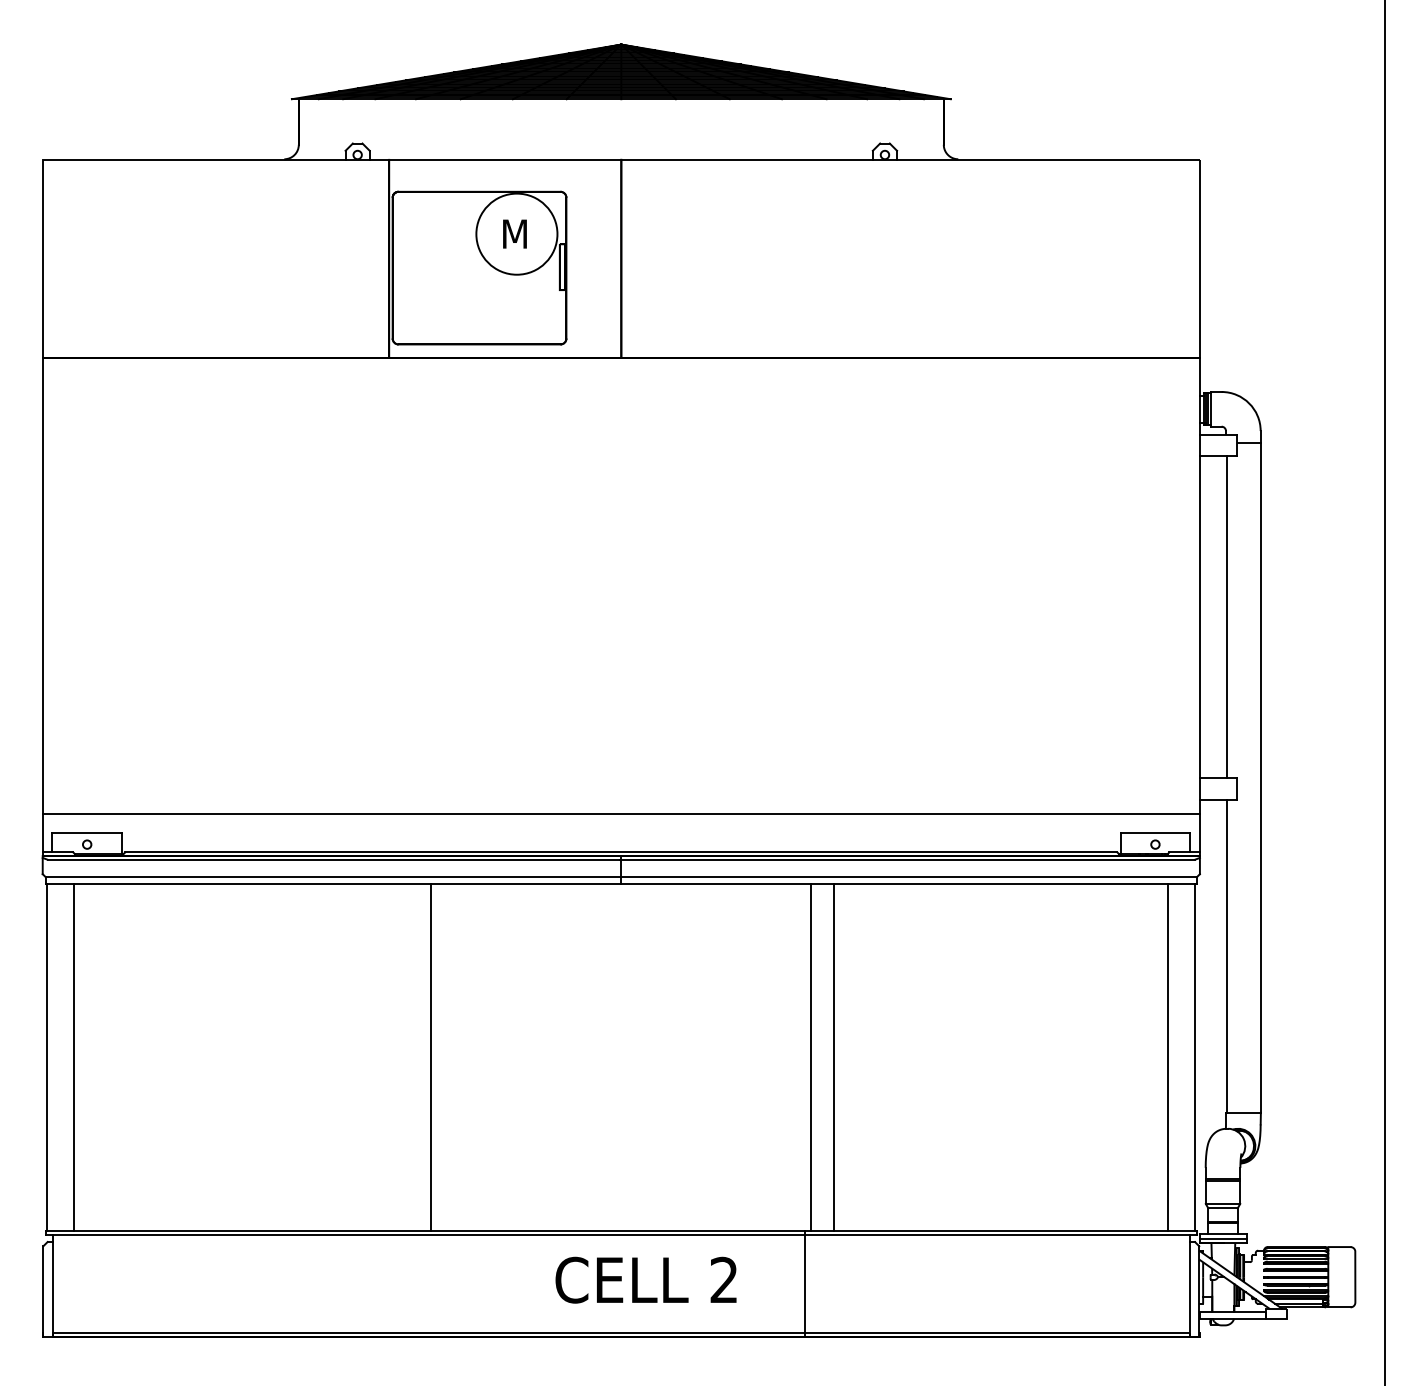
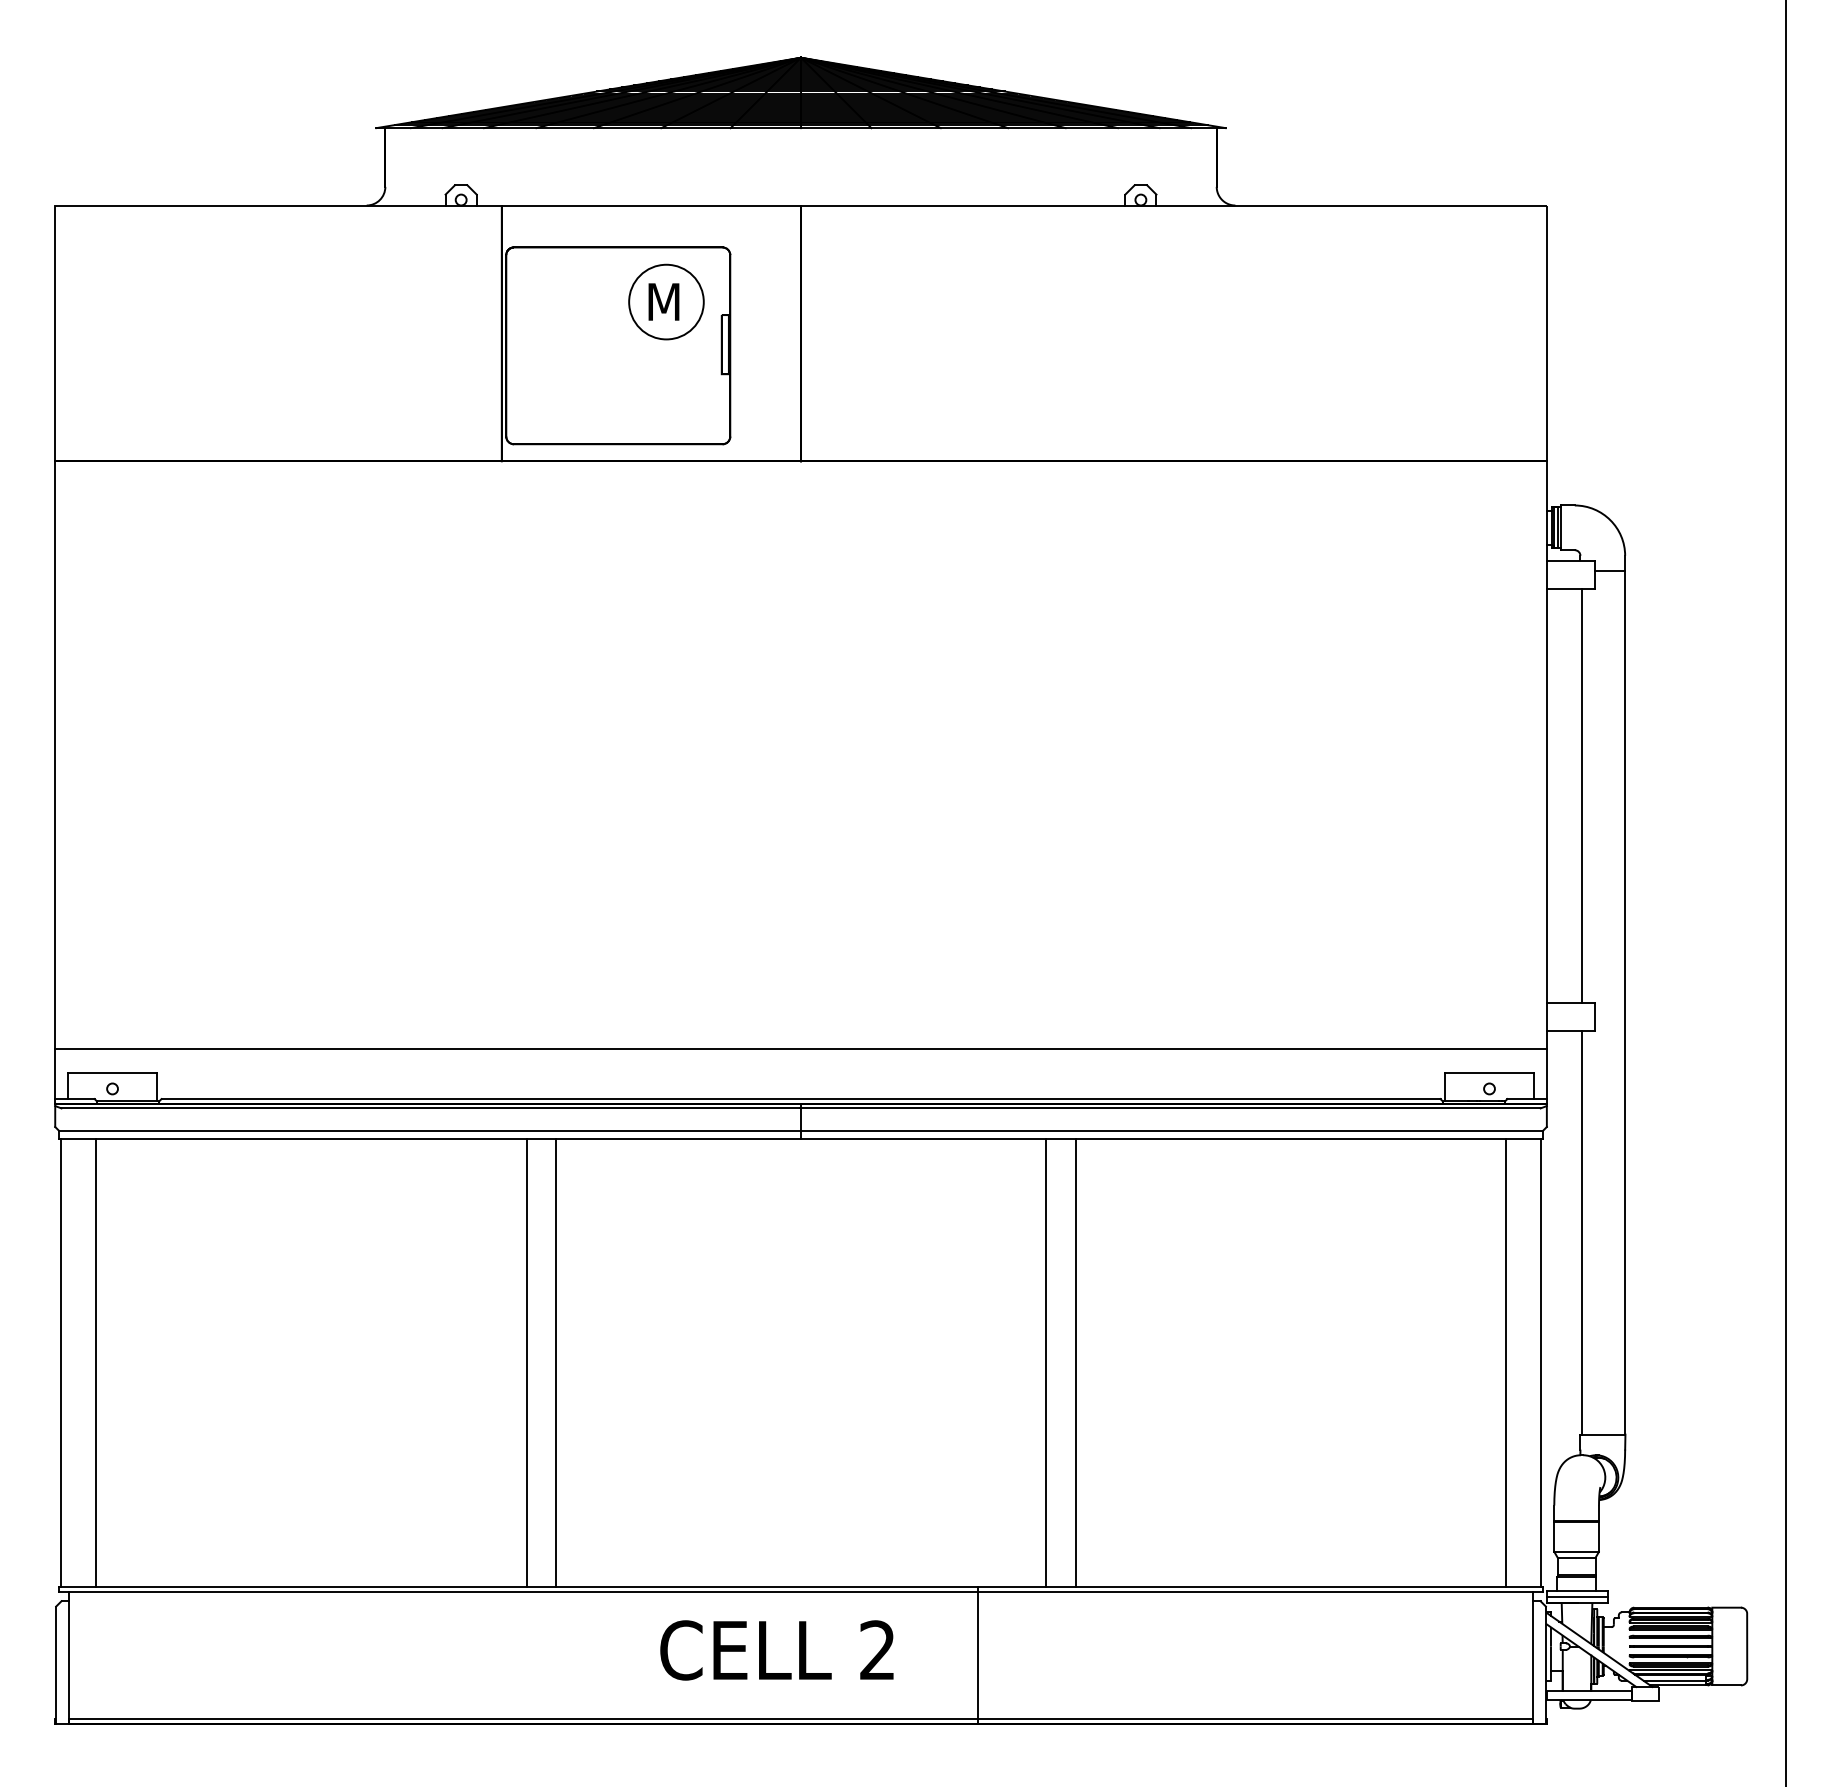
circle: (516, 233) -> (666, 301), size x0.71
line: (408, 1057) -> (526, 1363), added
text: (645, 1280) -> (776, 1650), moved
line: (804, 1284) -> (978, 1655), moved

